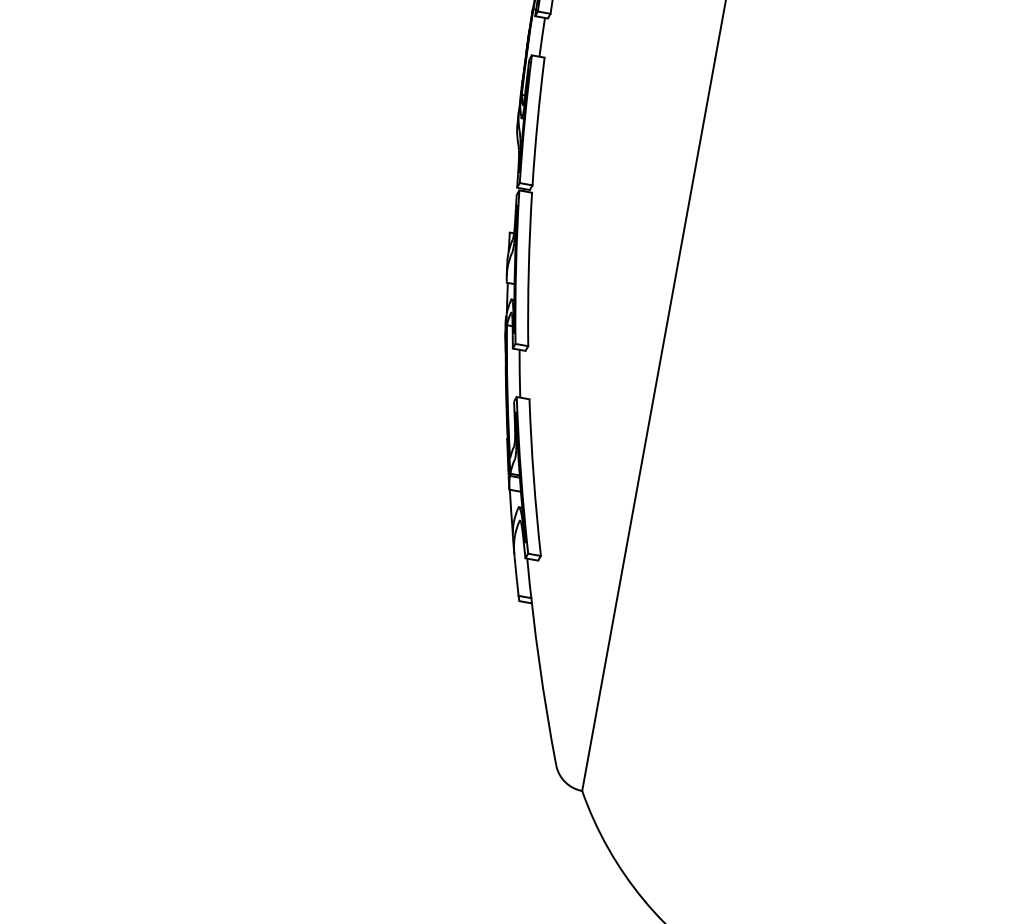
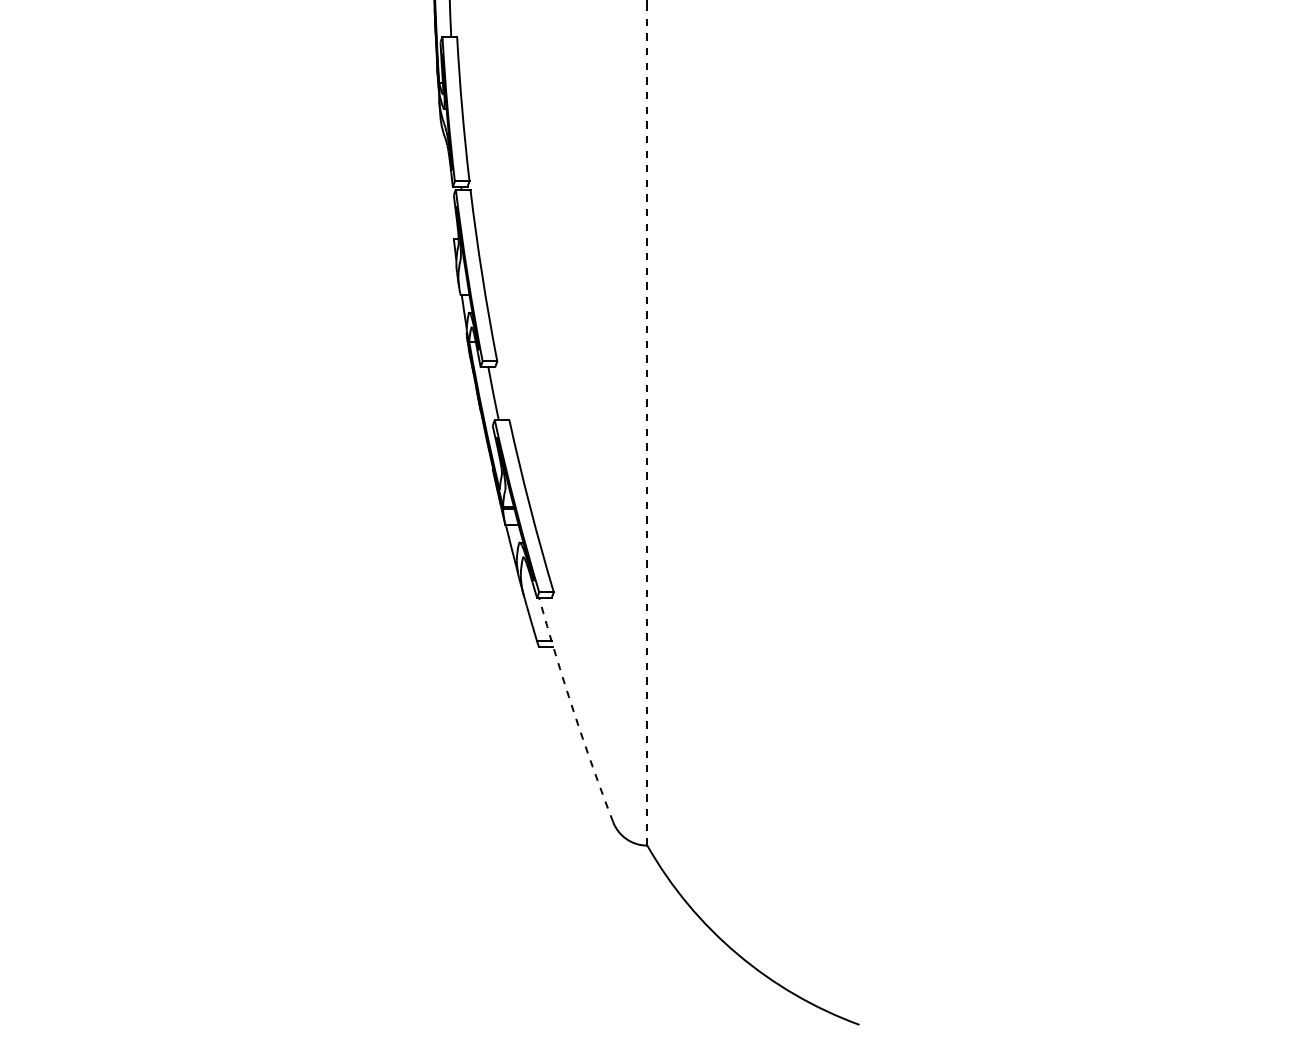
line: (648, 424) -> (647, 424), solid -> dashed
arc: (539, 662) -> (573, 711), solid -> dashed

